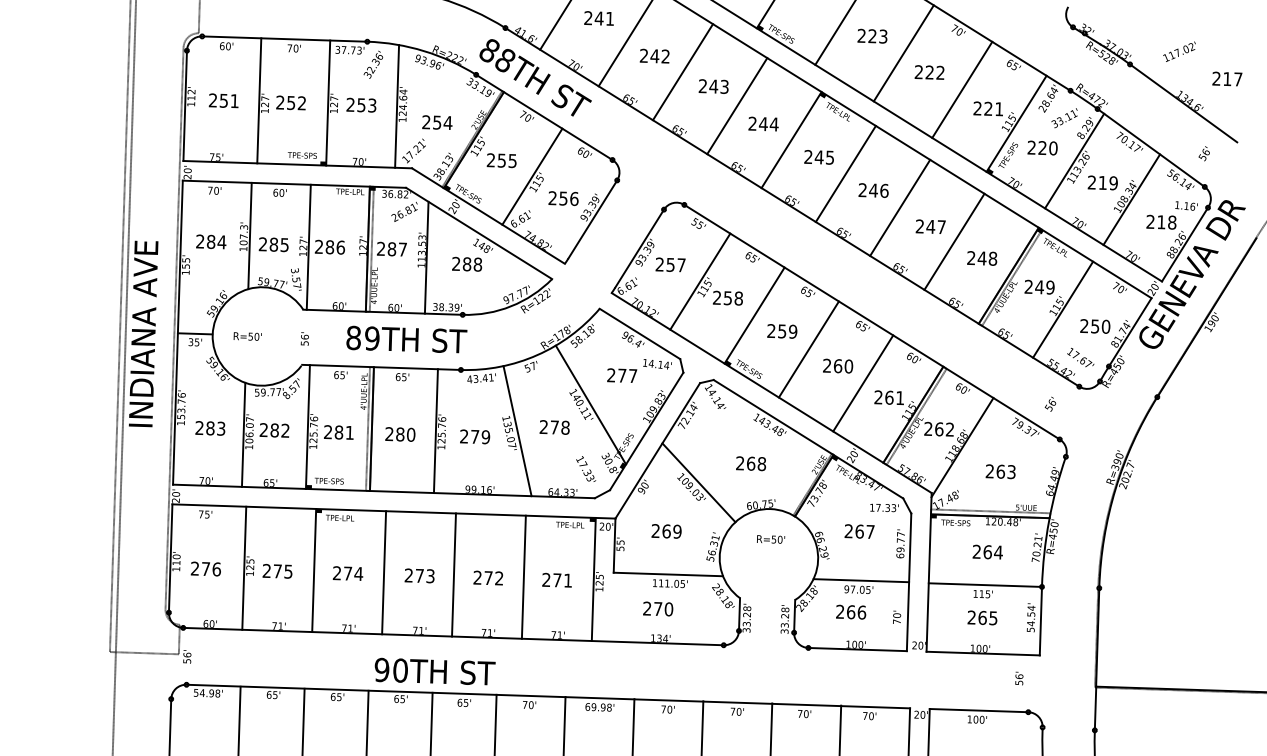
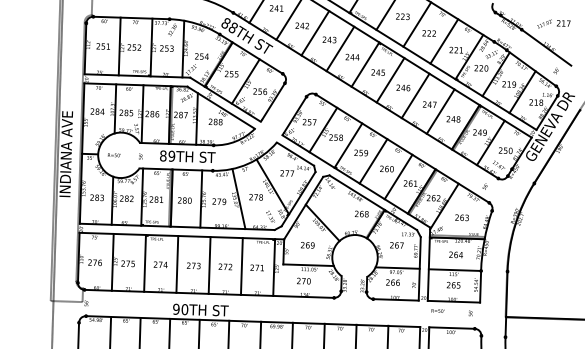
text: (1226, 79) -> (563, 23), moved
text: (750, 462) -> (361, 213), moved
text: (769, 538) -> (437, 310), moved

